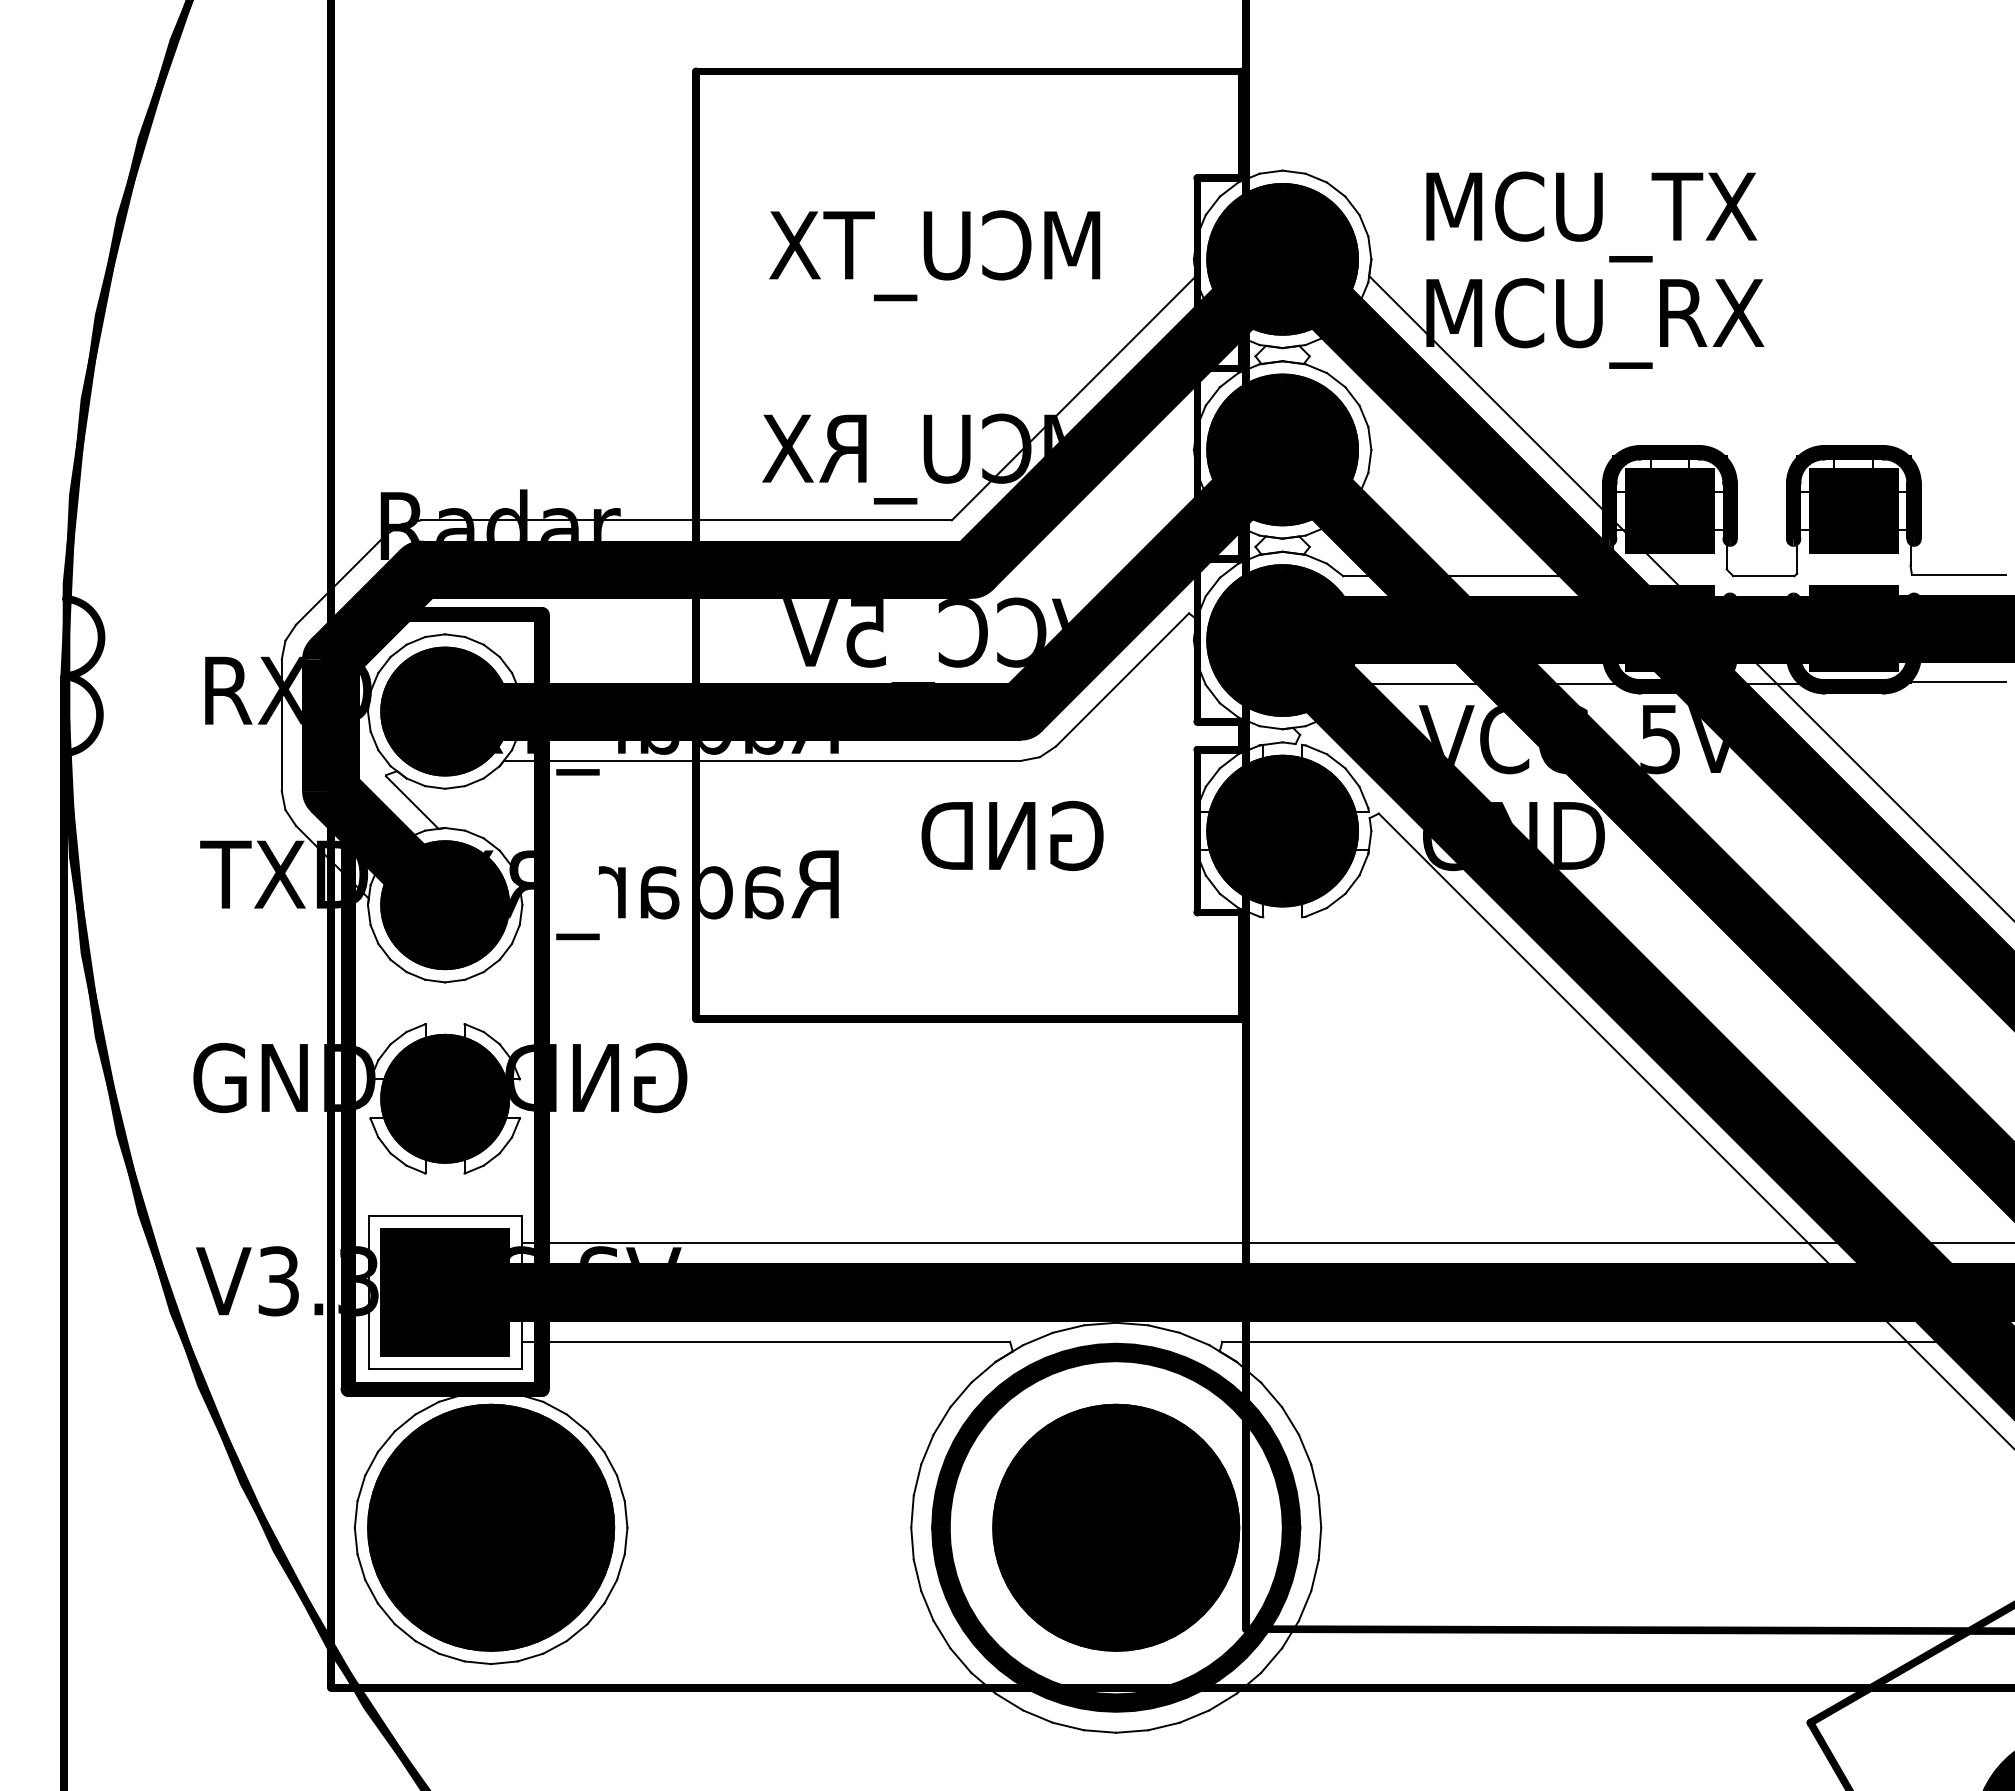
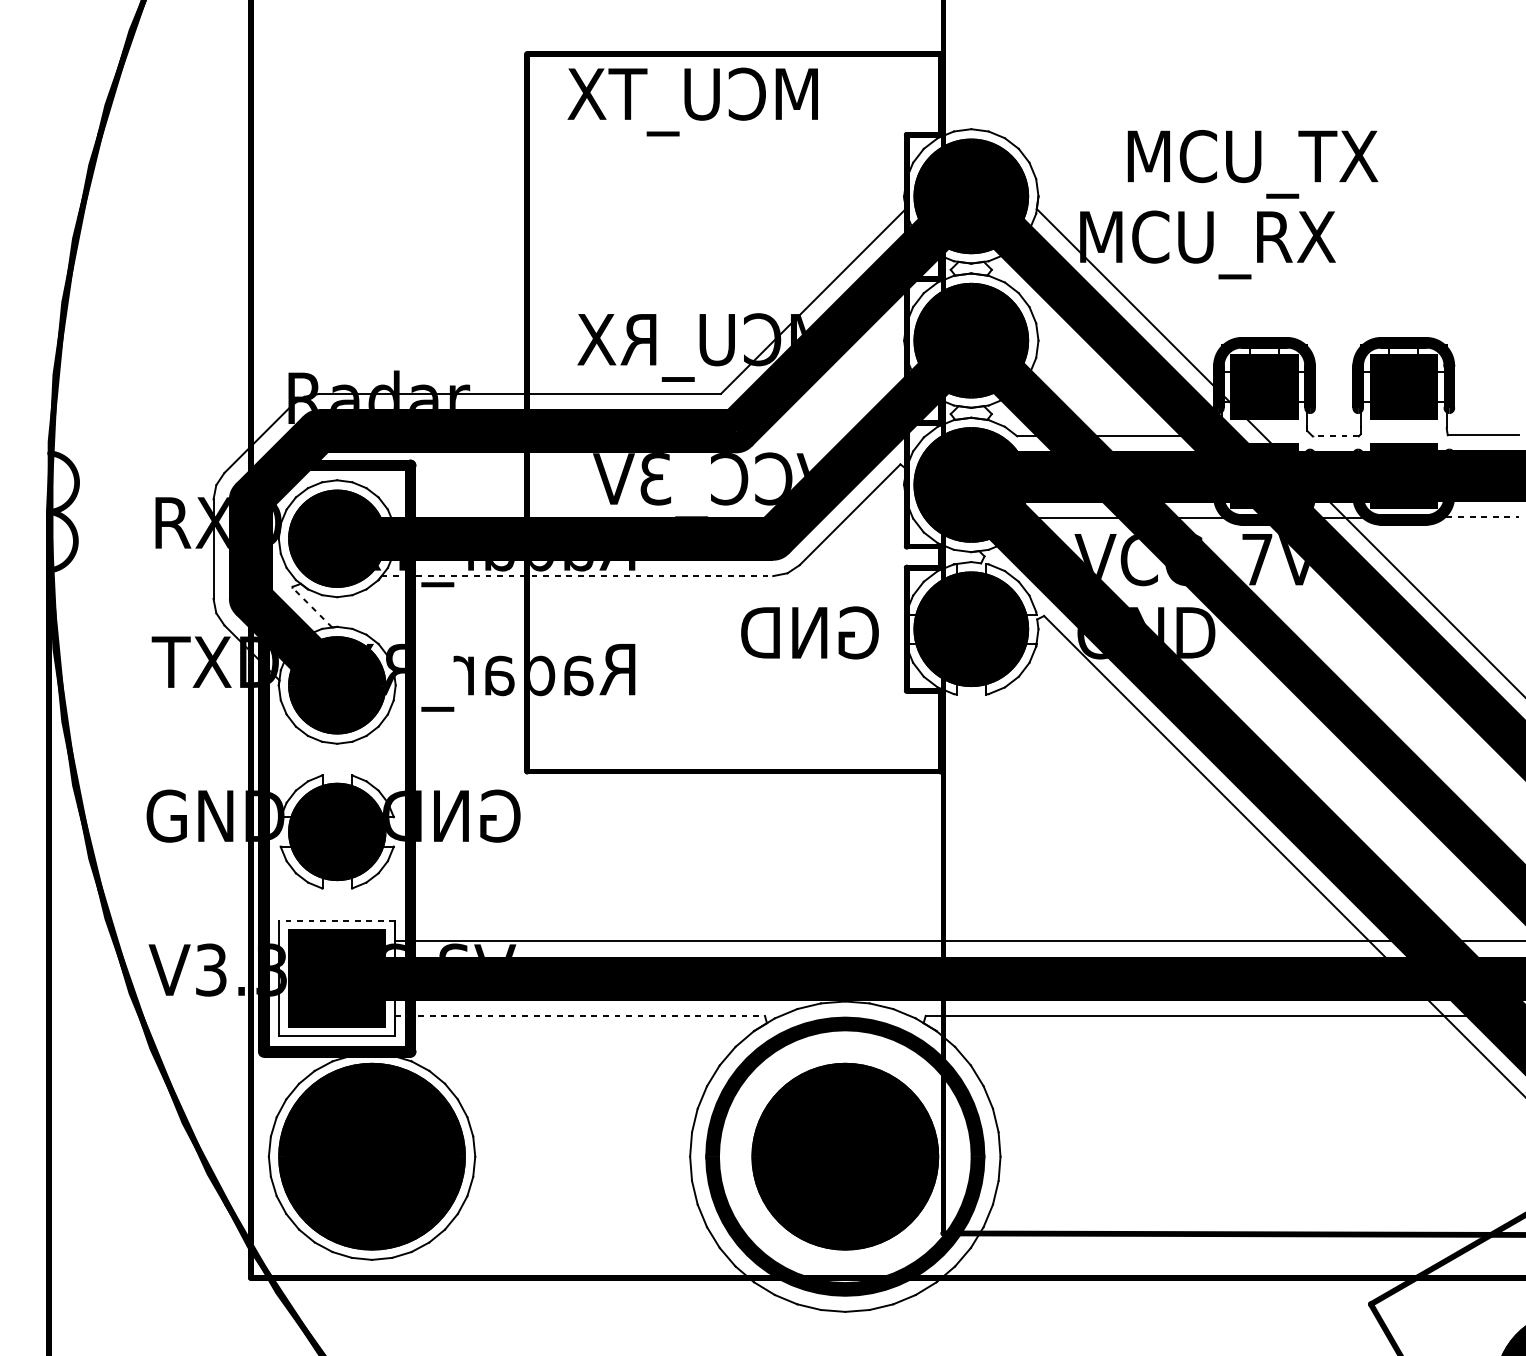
text: (1591, 216) -> (1252, 163), moved
text: (934, 255) -> (692, 101), moved
line: (1763, 576) -> (1335, 436), solid -> dashed
text: (865, 633) -> (655, 479), VCC_5V -> VCC_3V
line: (1958, 682) -> (1483, 516), solid -> dashed
text: (1660, 739) -> (1257, 559), VCC_5V -> VCC_7V
line: (762, 760) -> (577, 575), solid -> dashed
line: (411, 802) -> (311, 607), solid -> dashed
text: (1012, 835) -> (809, 632), moved
line: (445, 1215) -> (337, 920), solid -> dashed
line: (766, 1341) -> (580, 1015), solid -> dashed

